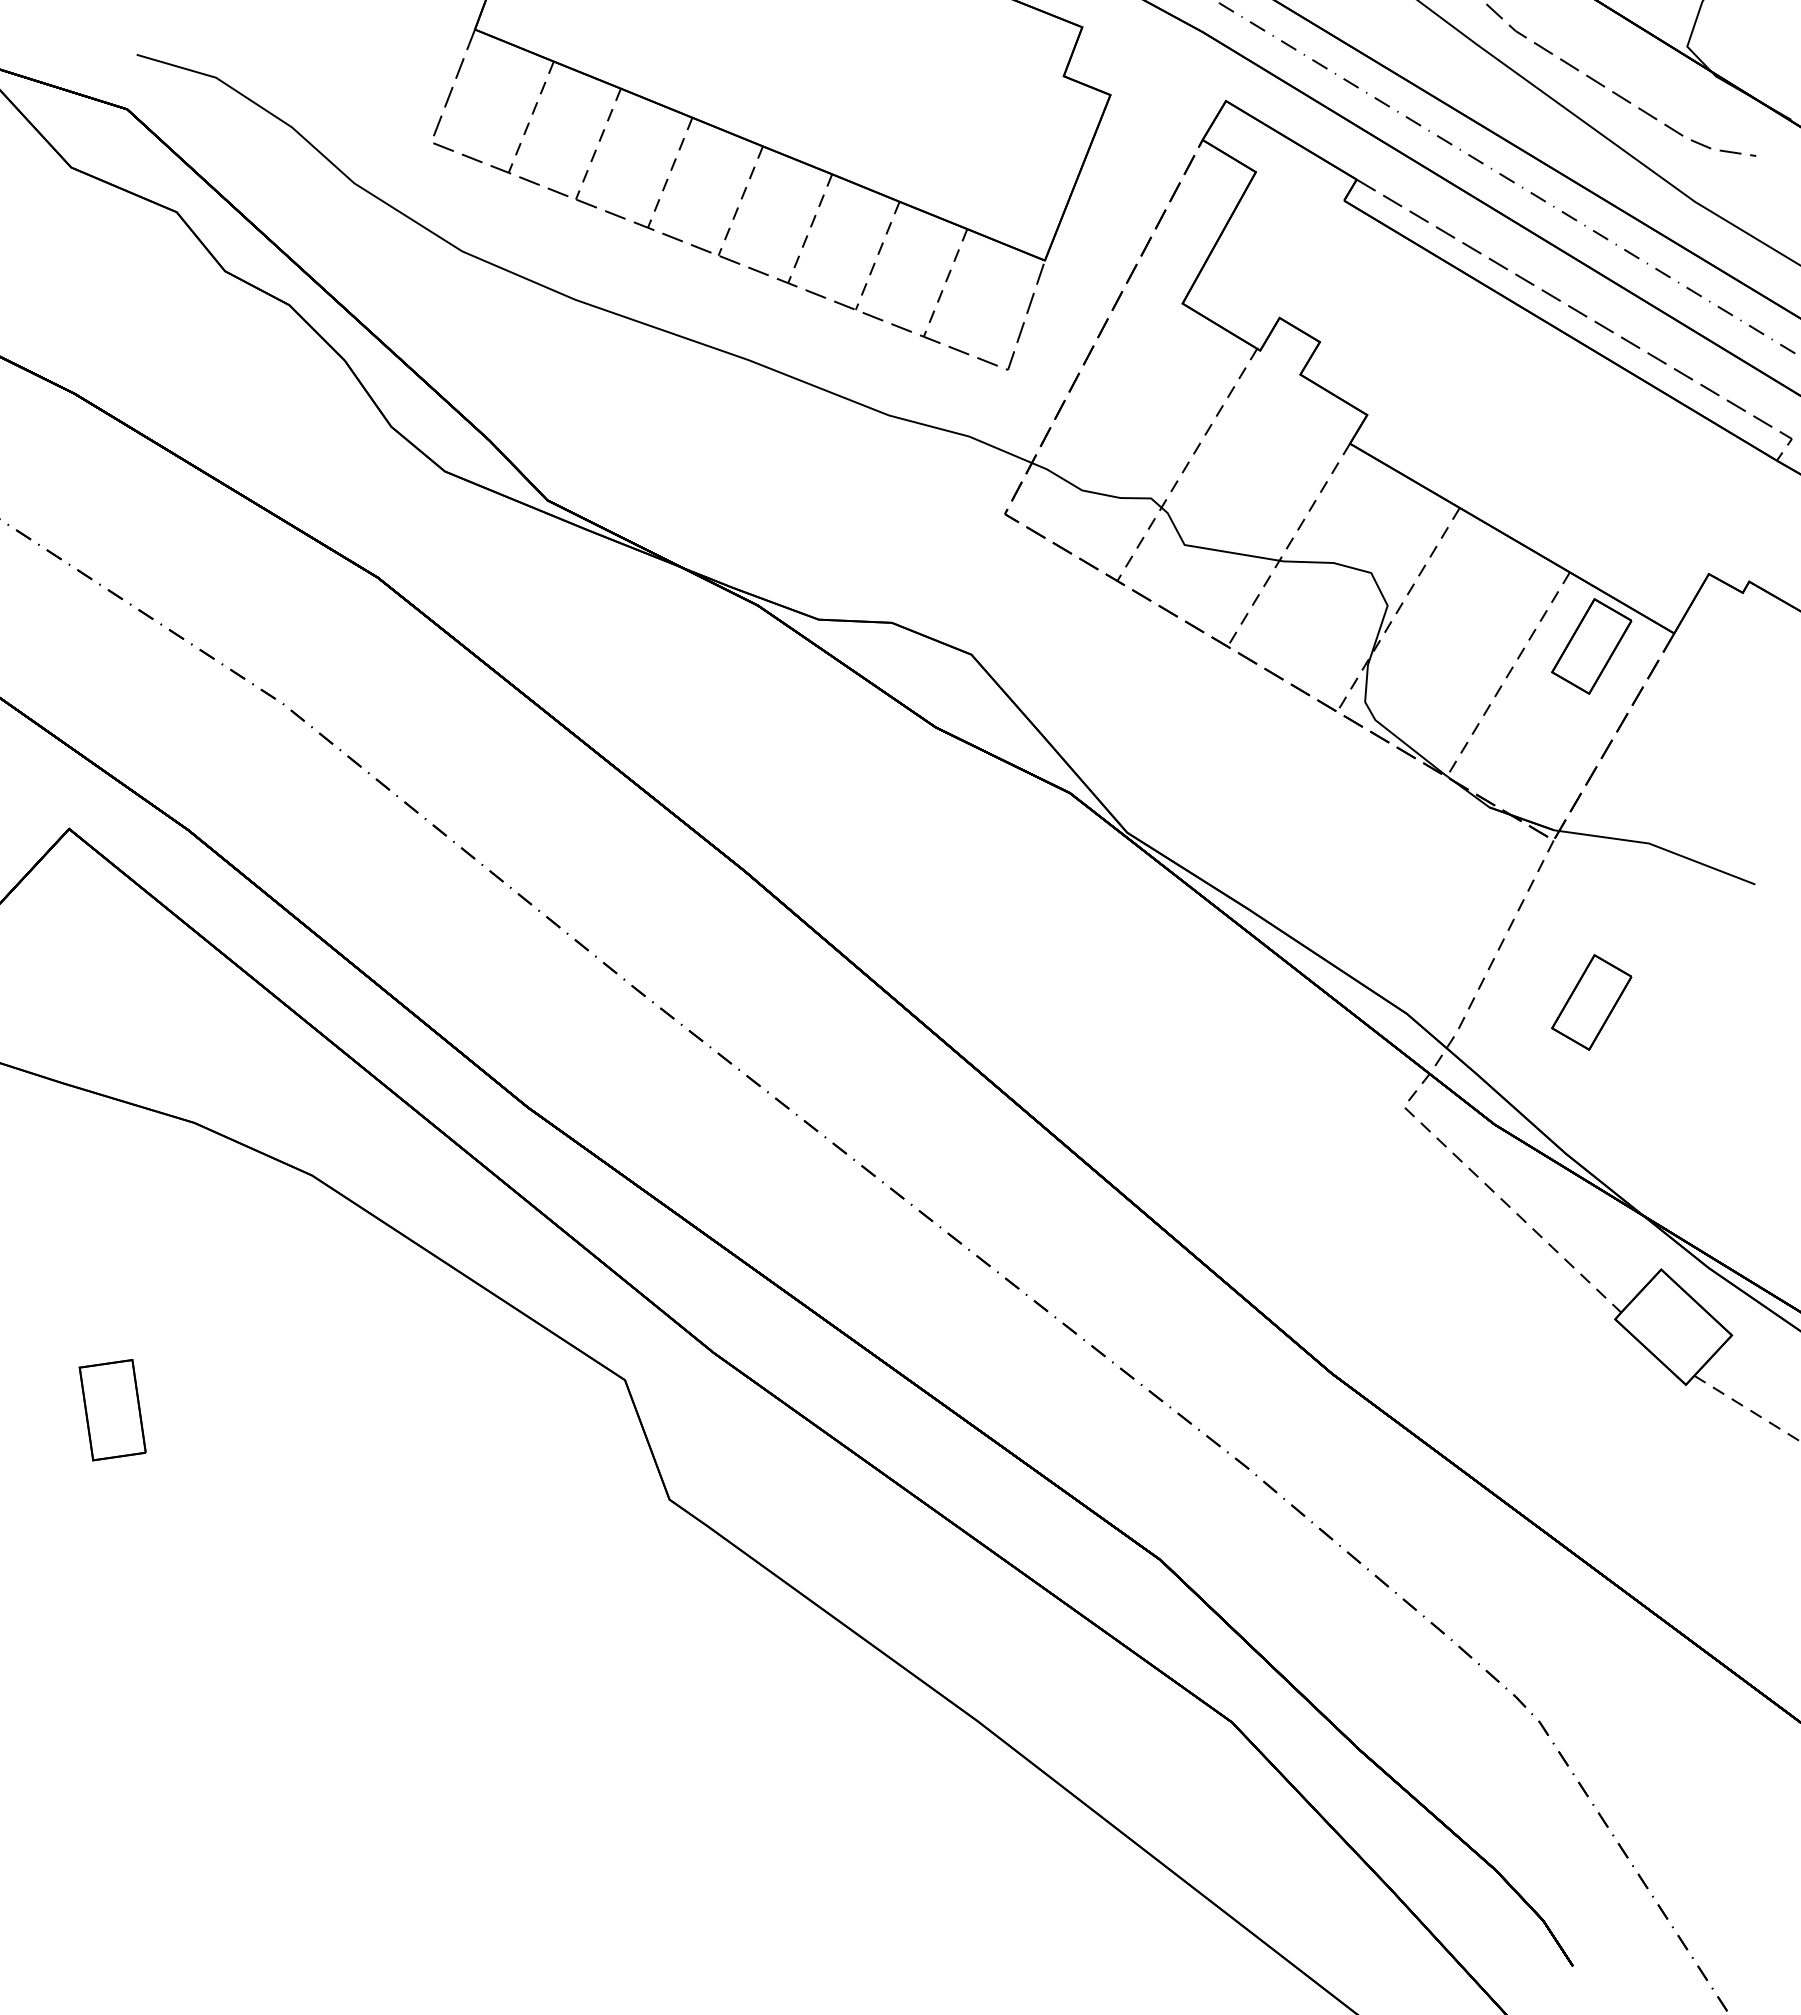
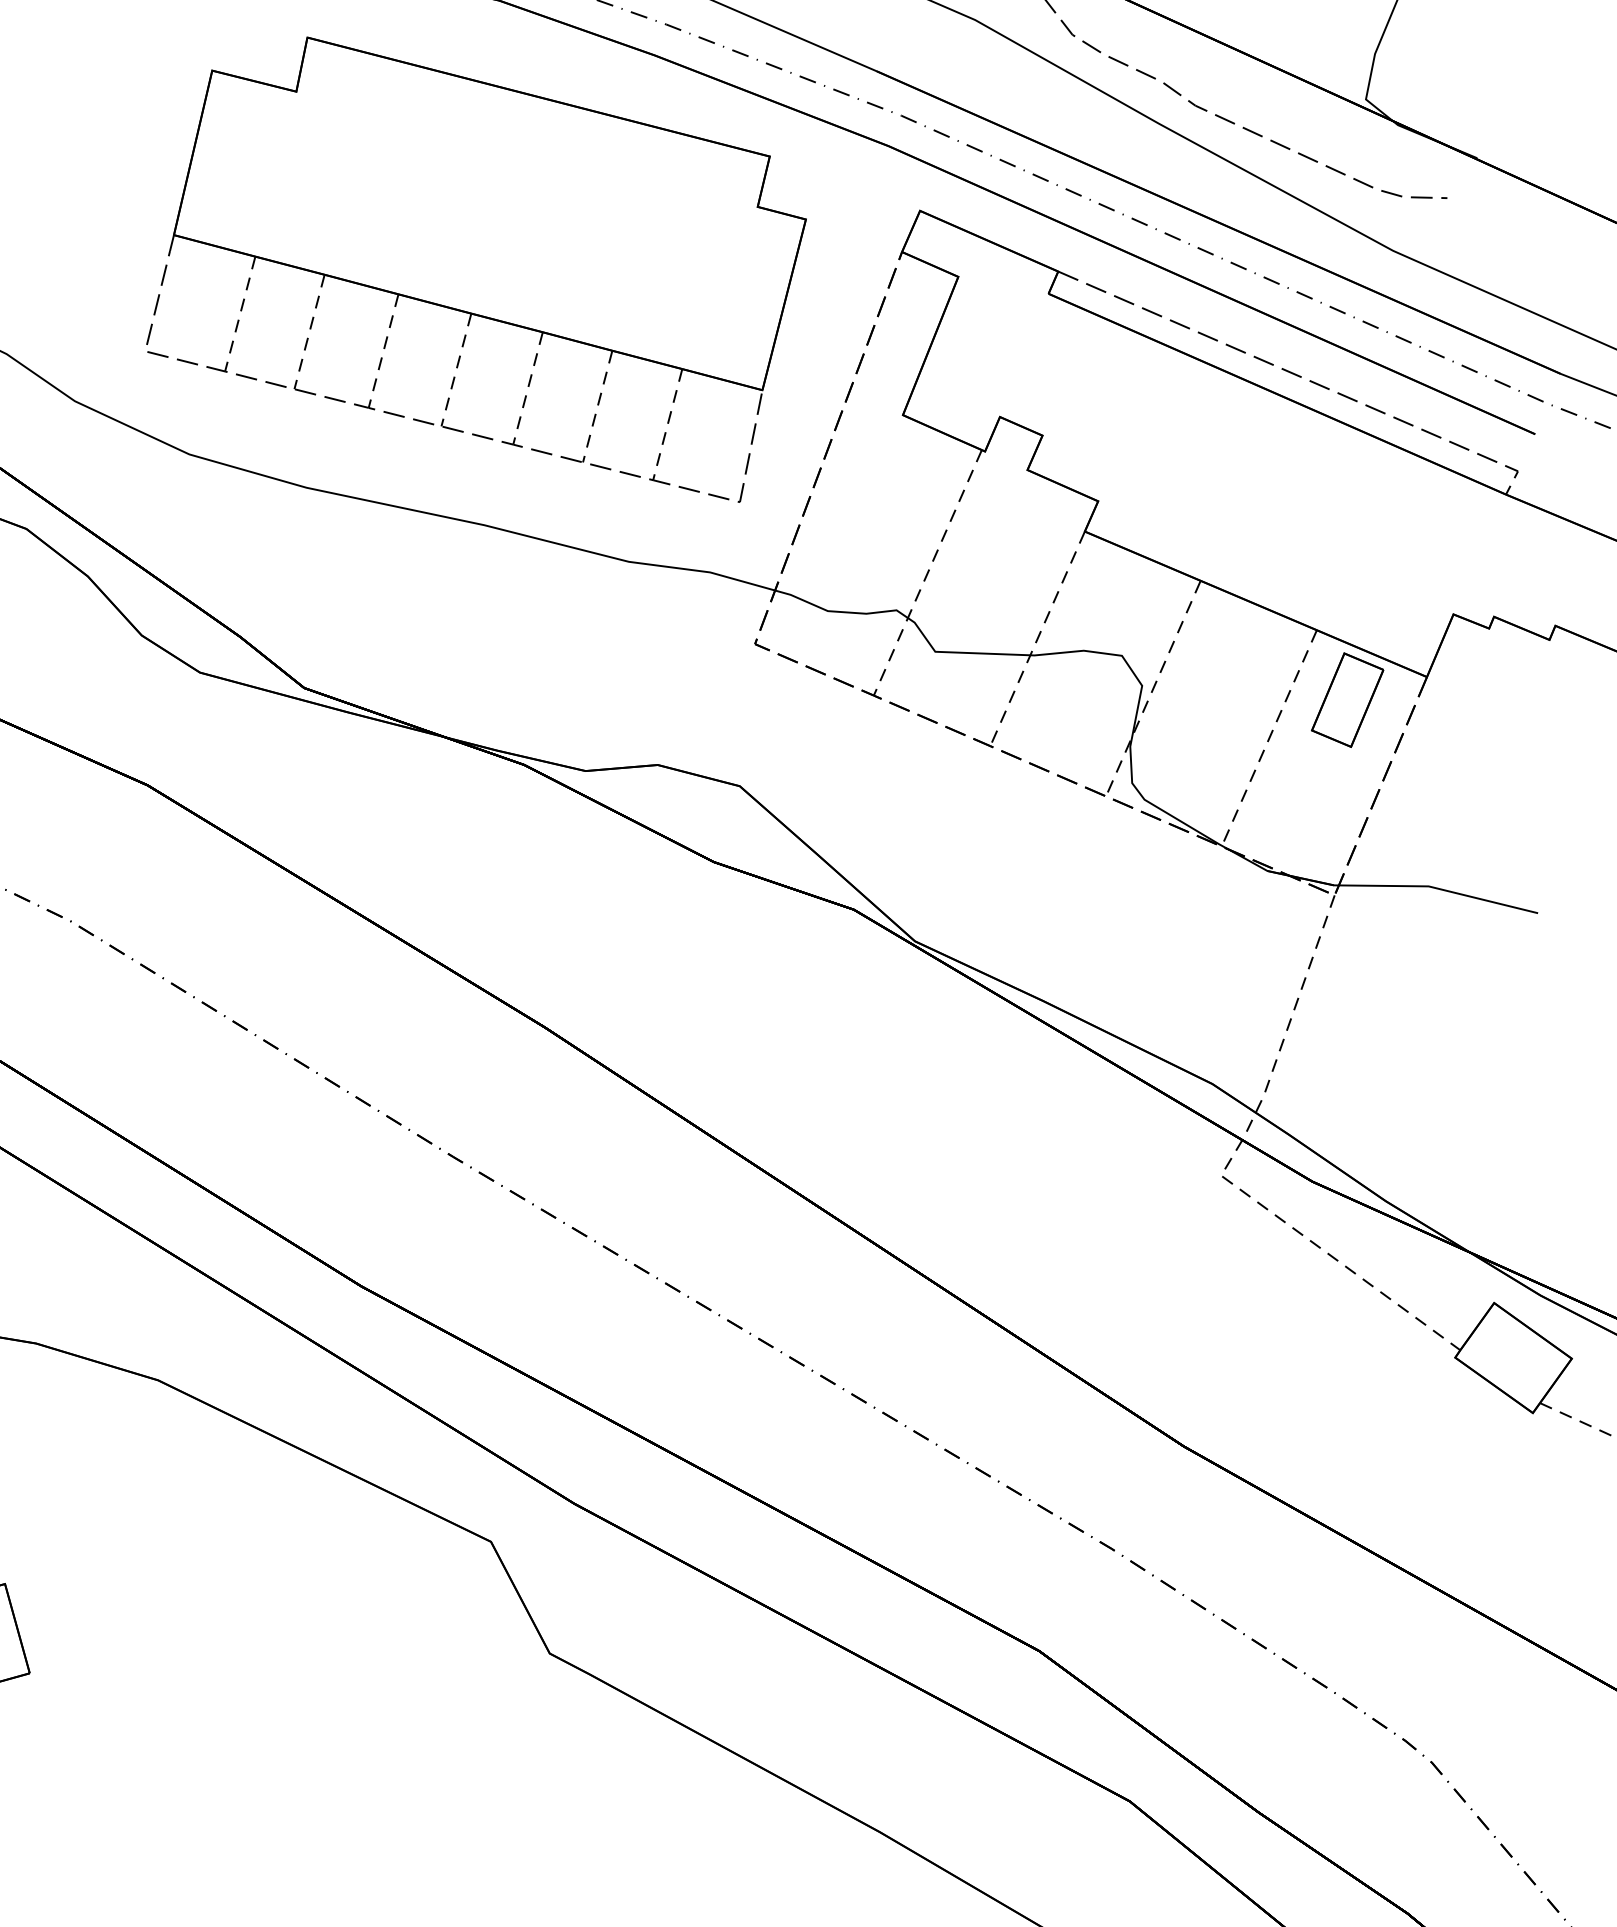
part: (1591, 1002) -> (1392, 1049), removed

